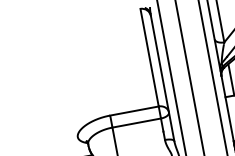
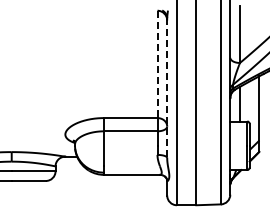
line: (149, 57) -> (157, 64), solid -> dashed
line: (162, 77) -> (167, 88), solid -> dashed

